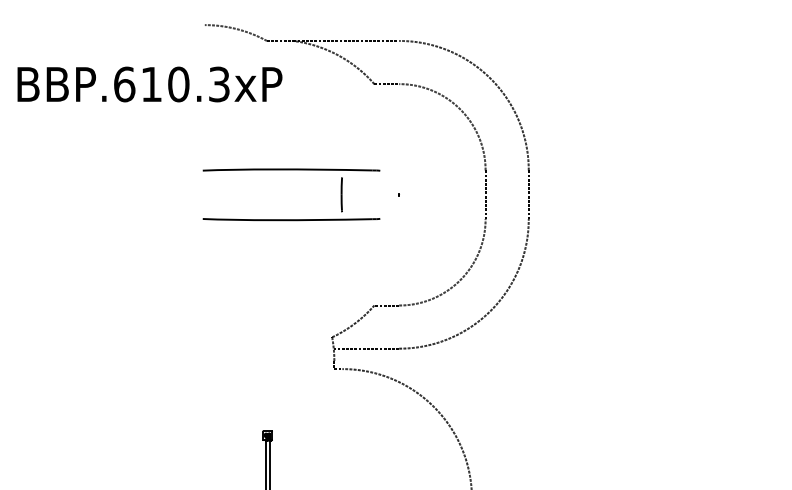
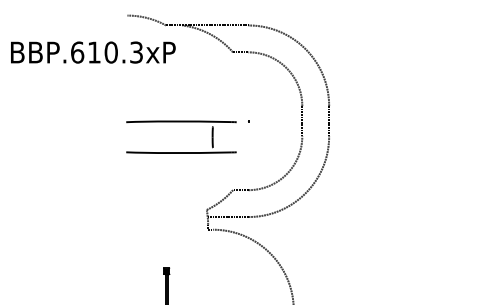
part: (291, 171) -> (181, 122), moved

